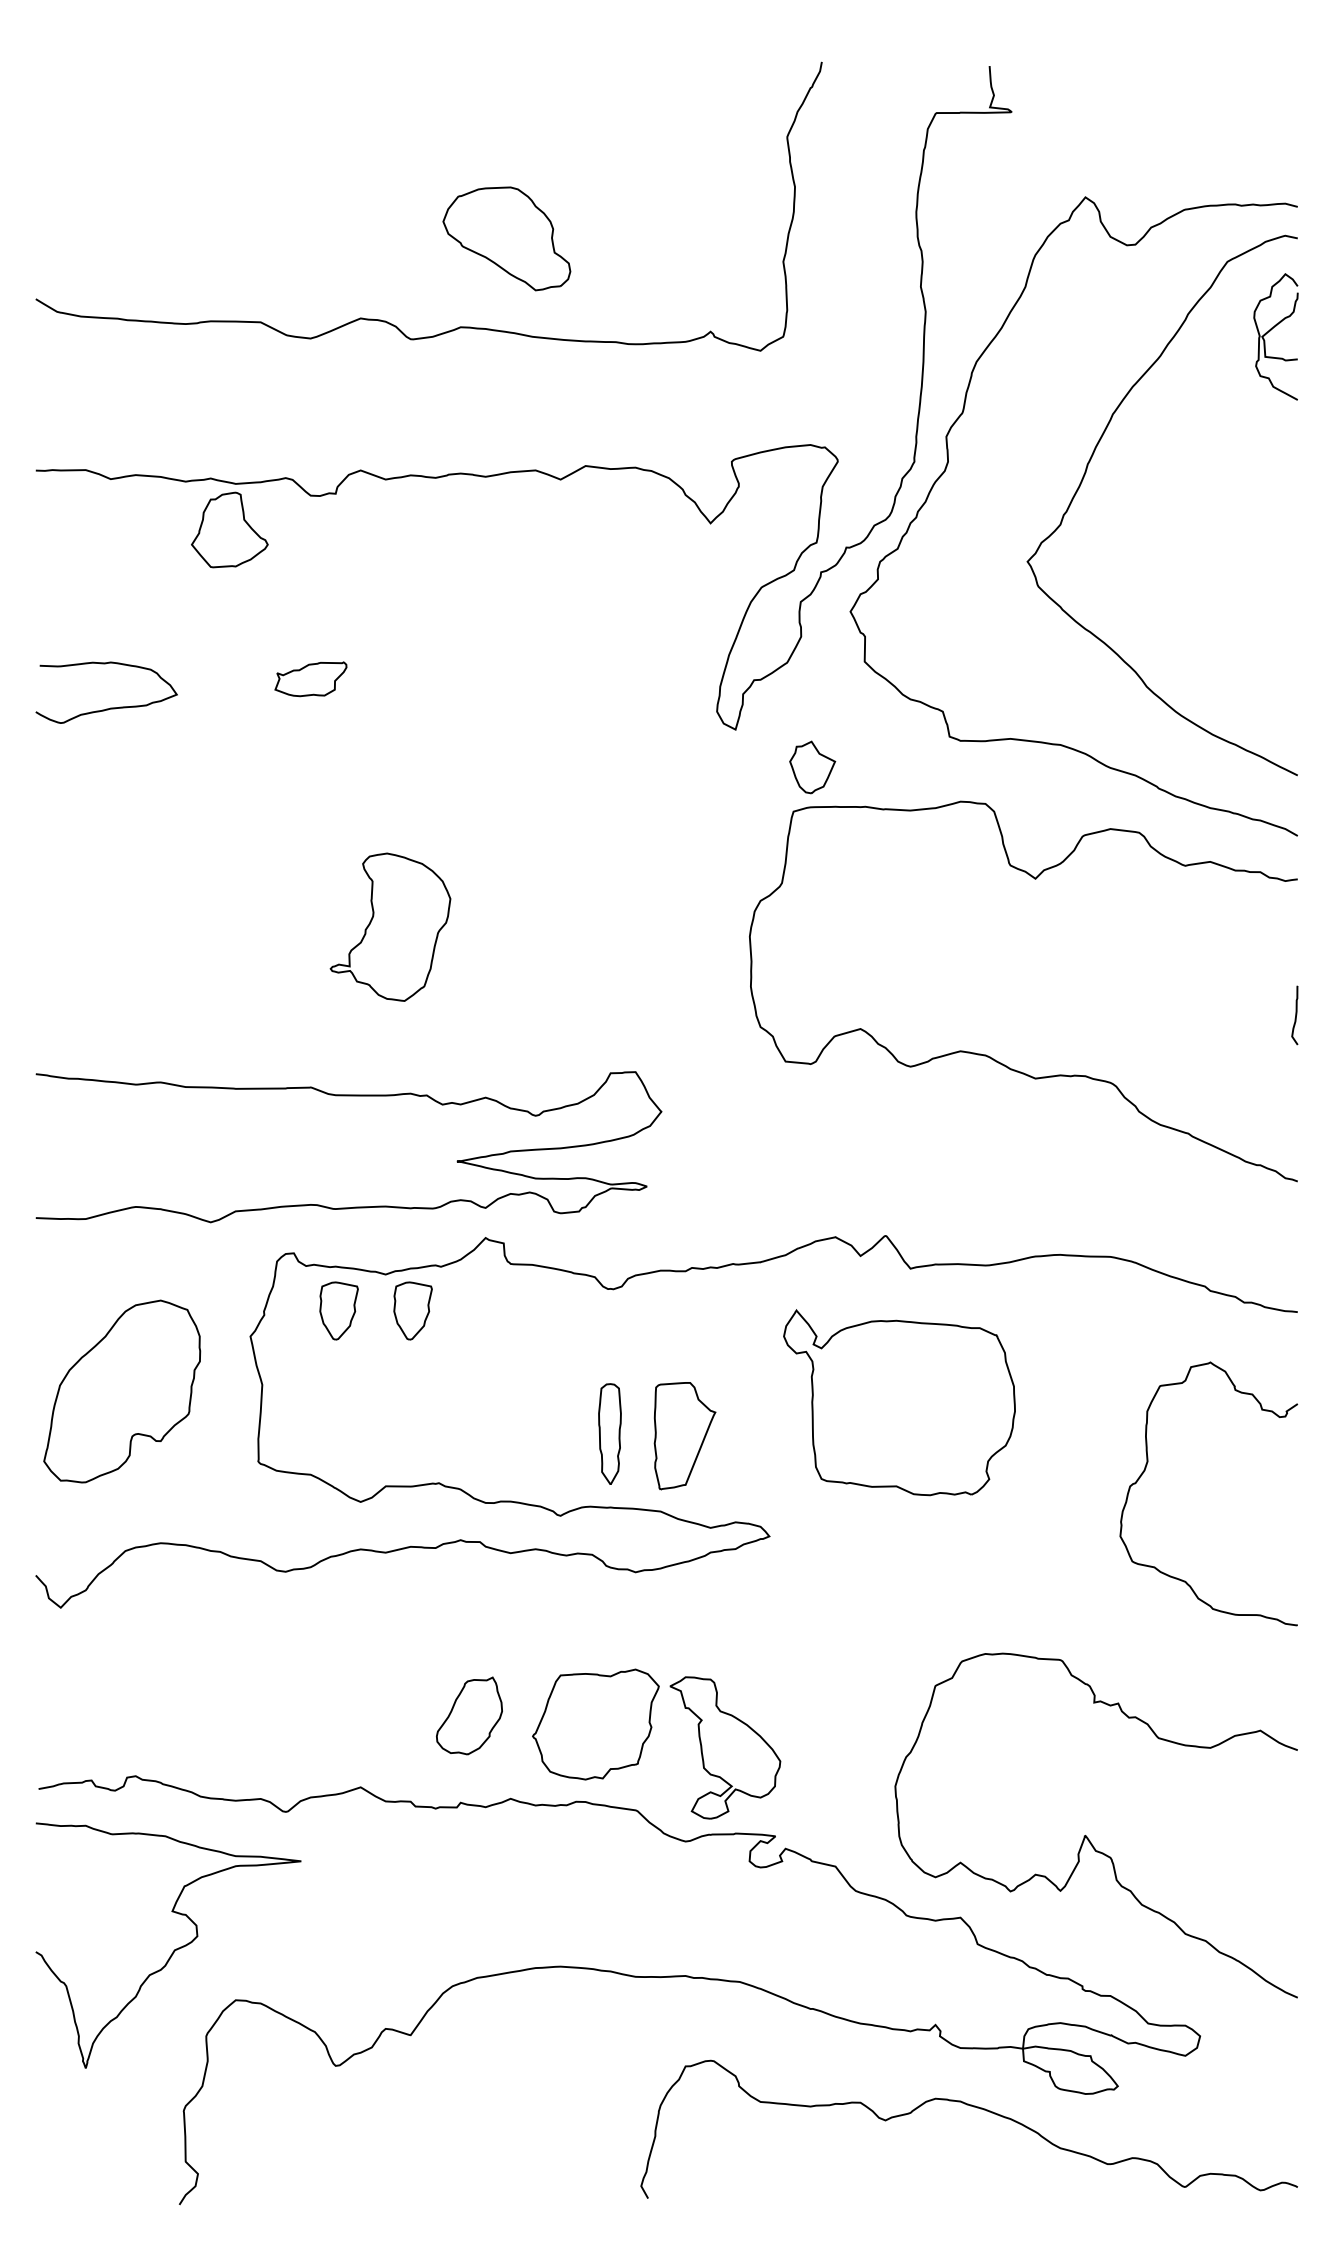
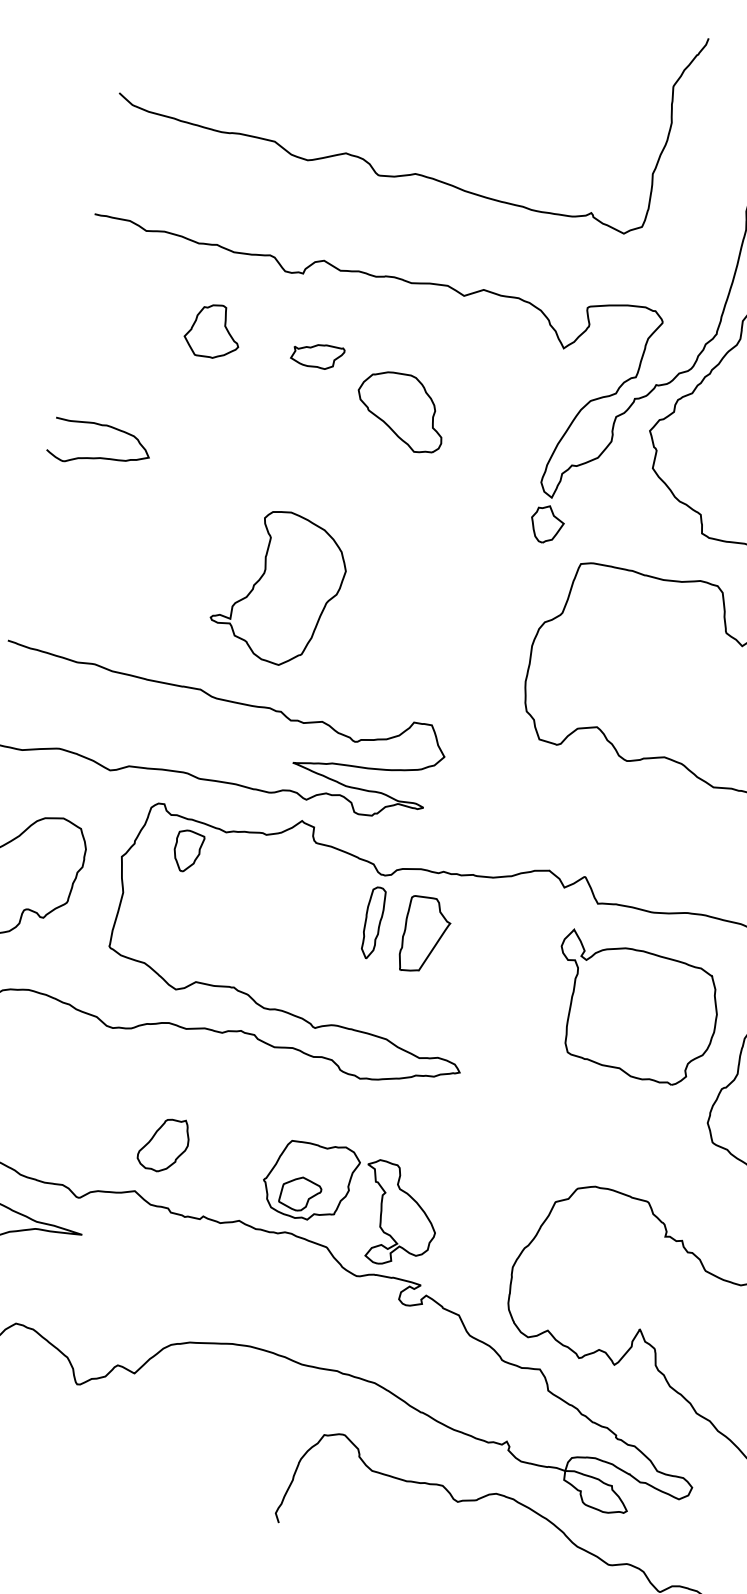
part: (506, 238) -> (400, 411), moved
part: (229, 529) -> (213, 330), moved
part: (310, 679) -> (317, 355), moved
curve: (110, 707) -> (100, 457), moved
part: (812, 767) -> (547, 524), moved
part: (390, 927) -> (279, 587), size x1.43
part: (412, 1310) -> (240, 861), removed
part: (899, 1402) -> (633, 1009), moved
part: (609, 1433) -> (372, 922), moved
part: (684, 1436) -> (425, 936), moved
part: (469, 1715) -> (164, 1144), moved
part: (586, 1745) -> (300, 1194), added

